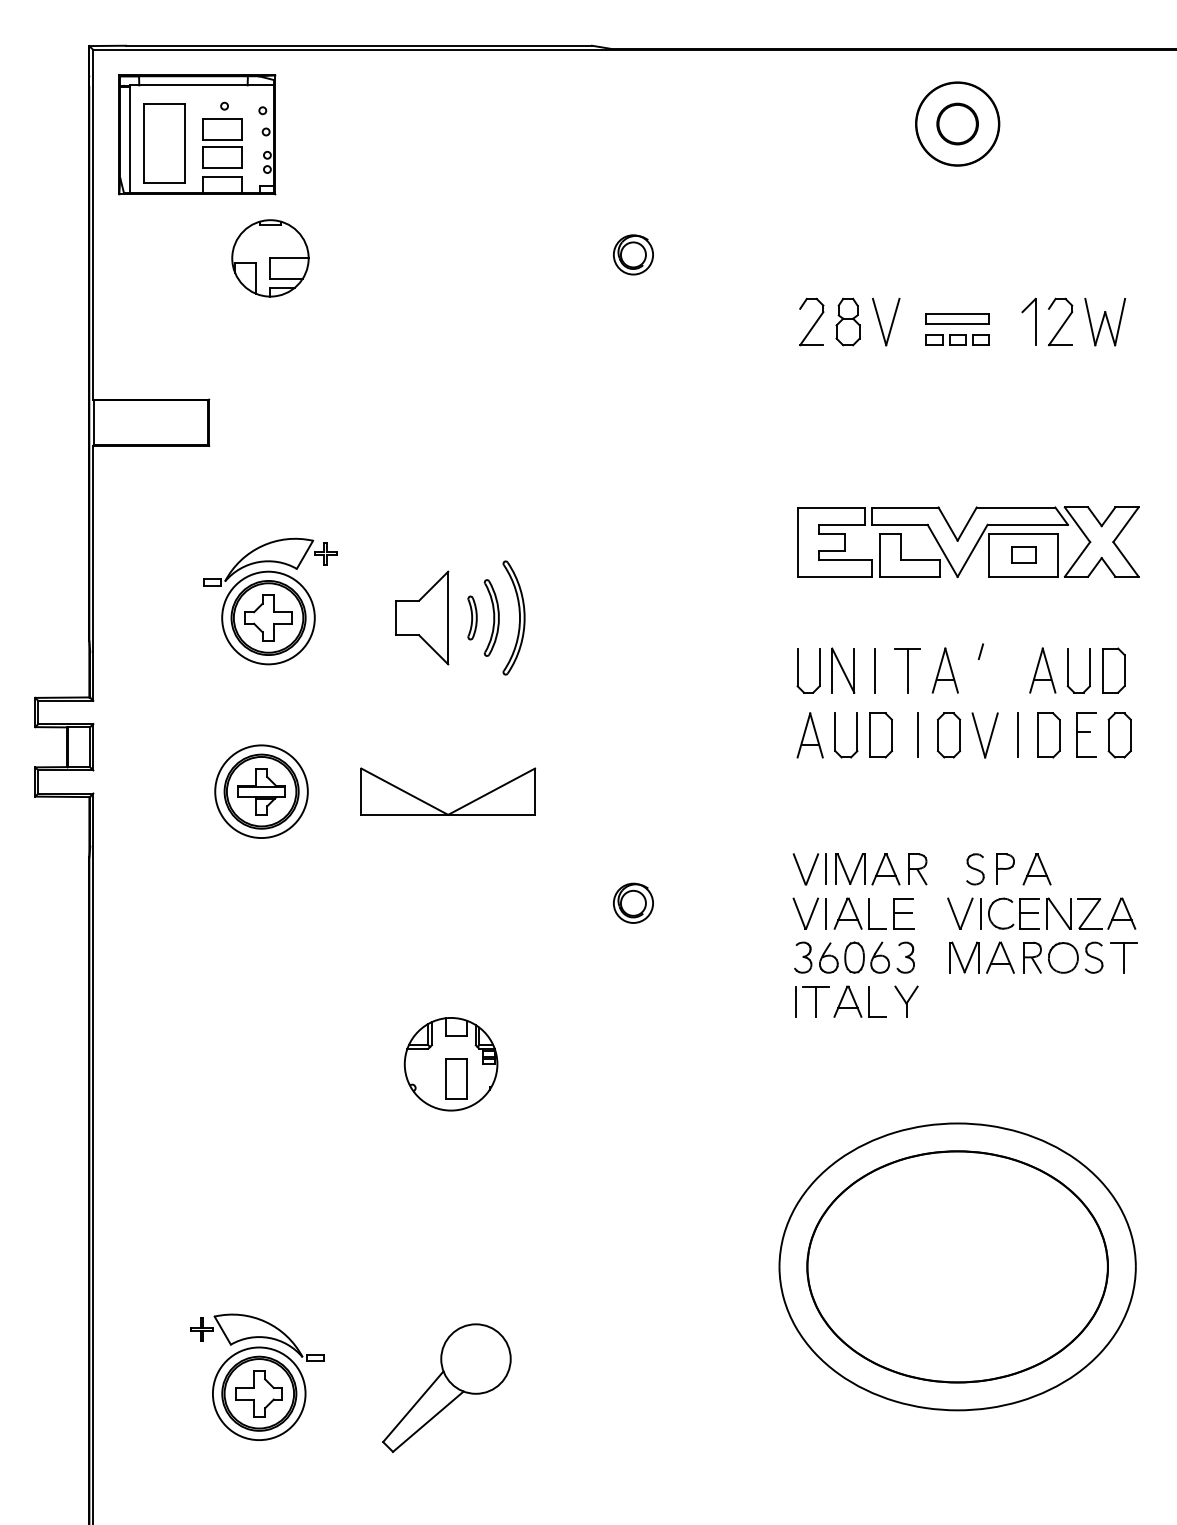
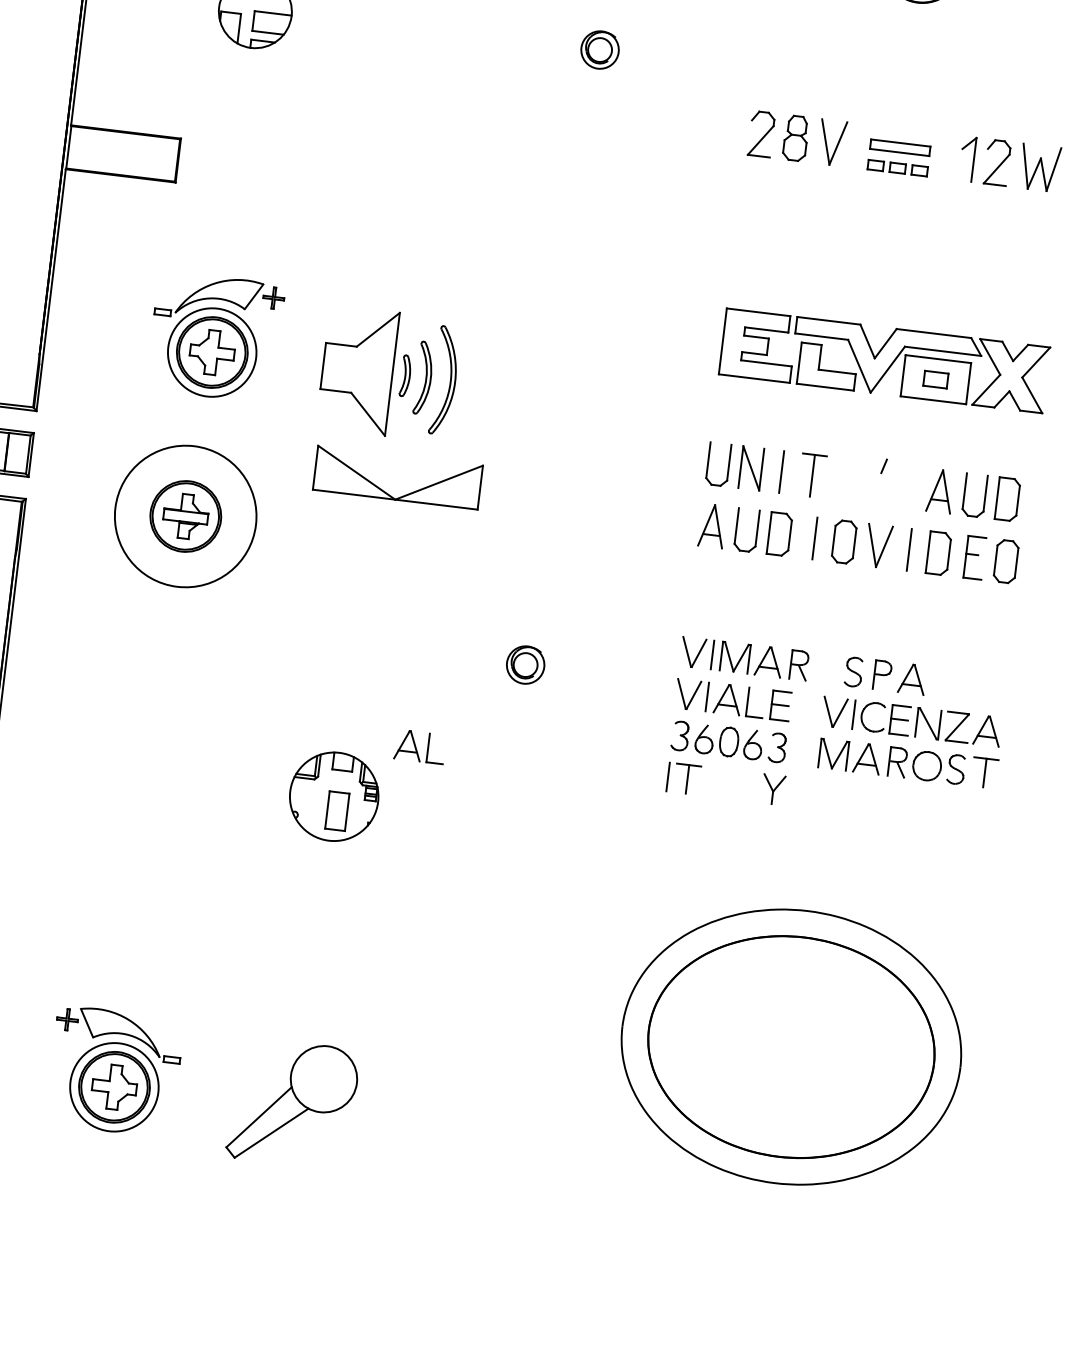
part: (422, 617) -> (358, 369), size x1.4
part: (944, 670) -> (847, 479), removed
circle: (261, 791) -> (185, 516), size x1.6
part: (457, 808) -> (404, 494), moved
part: (859, 1001) -> (419, 746), moved

